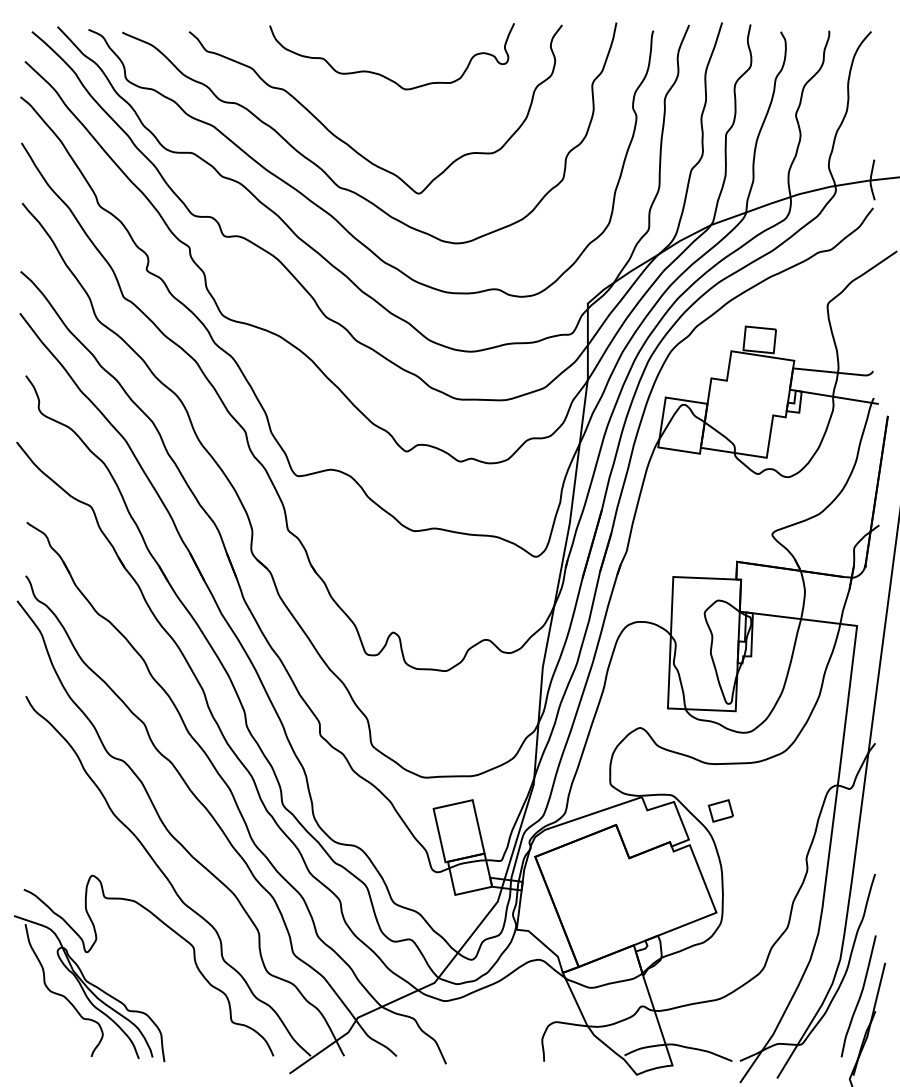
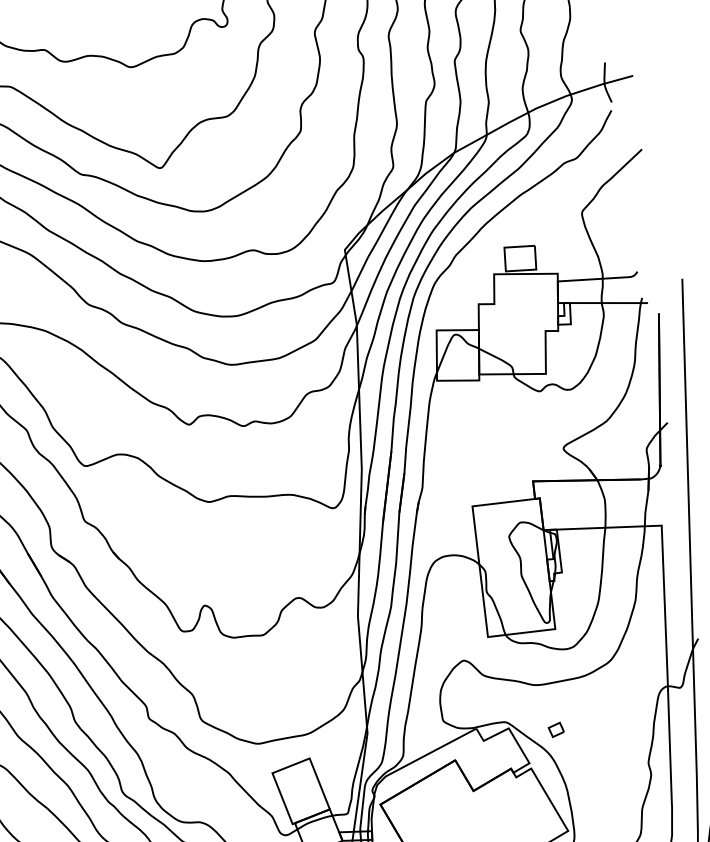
part: (720, 810) -> (556, 729), size x0.6

